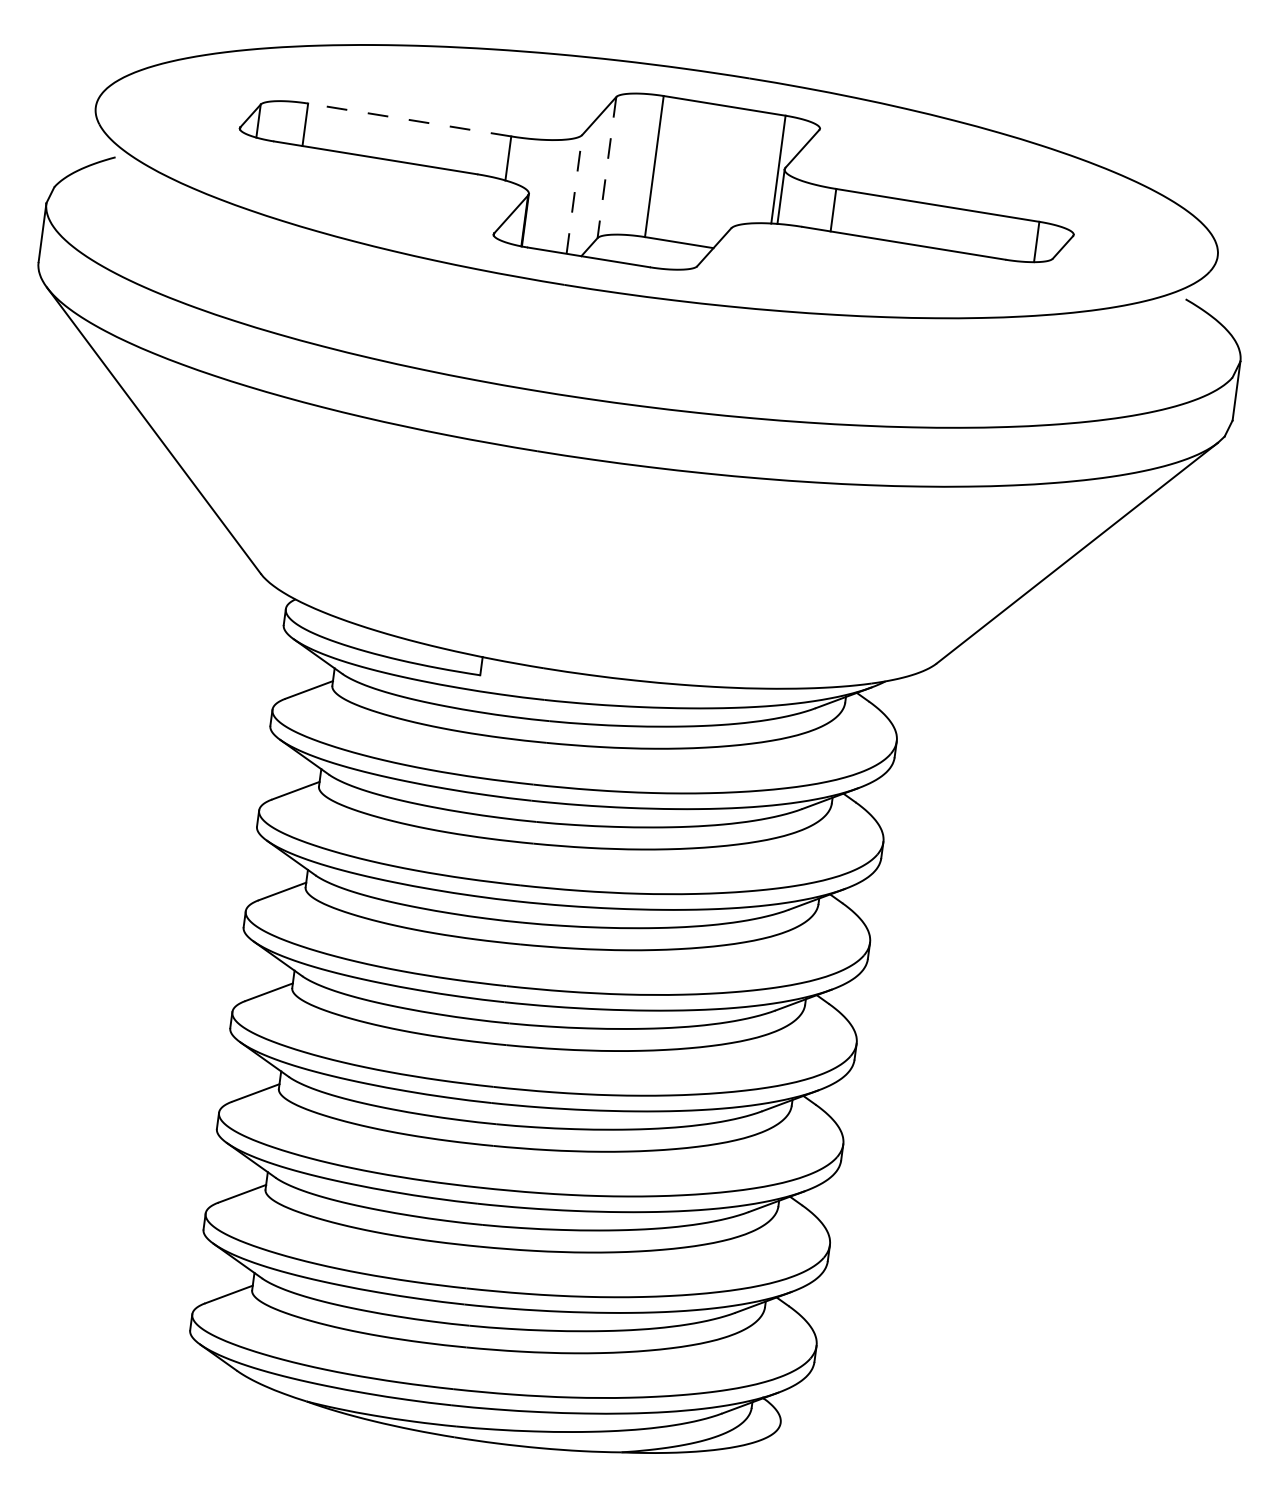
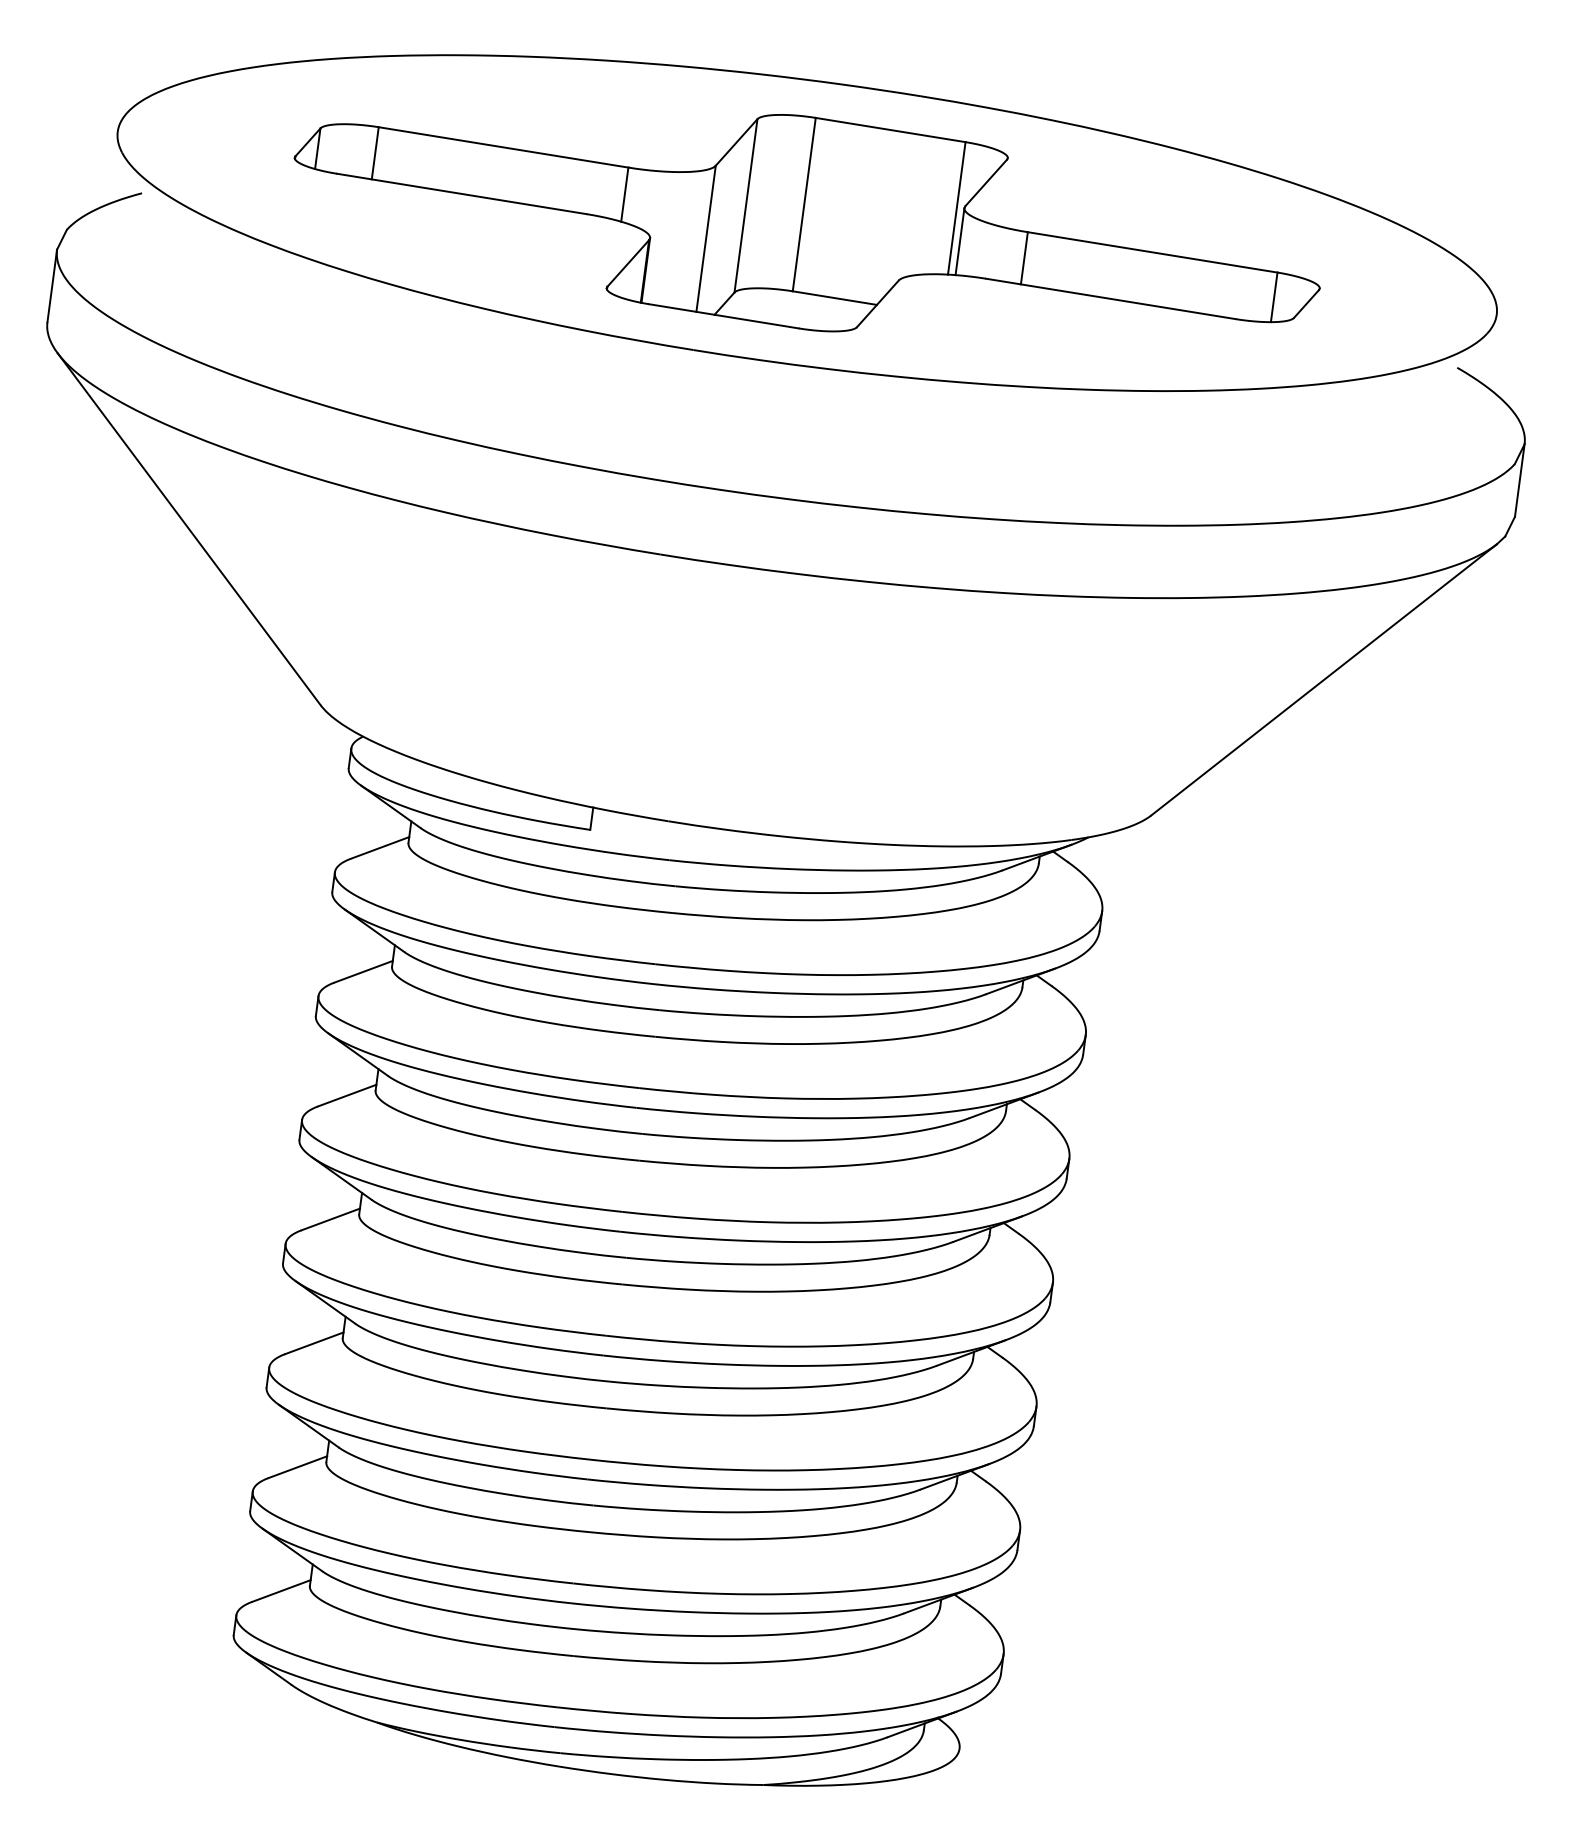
line: (409, 120) -> (503, 148), dashed -> solid
line: (606, 168) -> (745, 207), dashed -> solid
line: (574, 194) -> (706, 238), dashed -> solid

